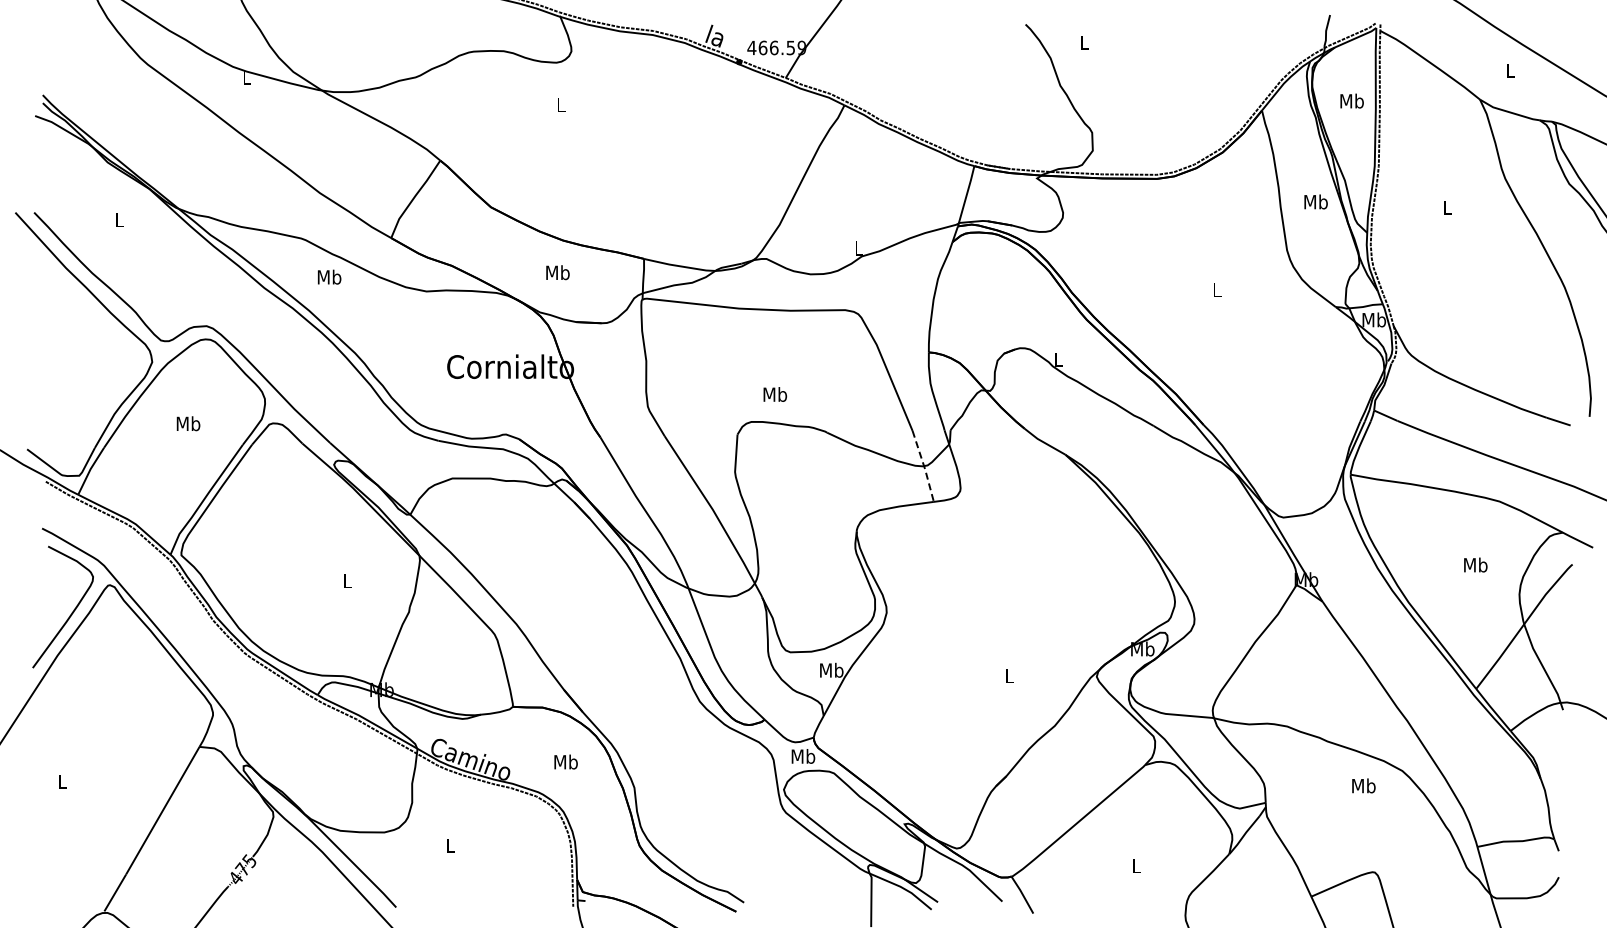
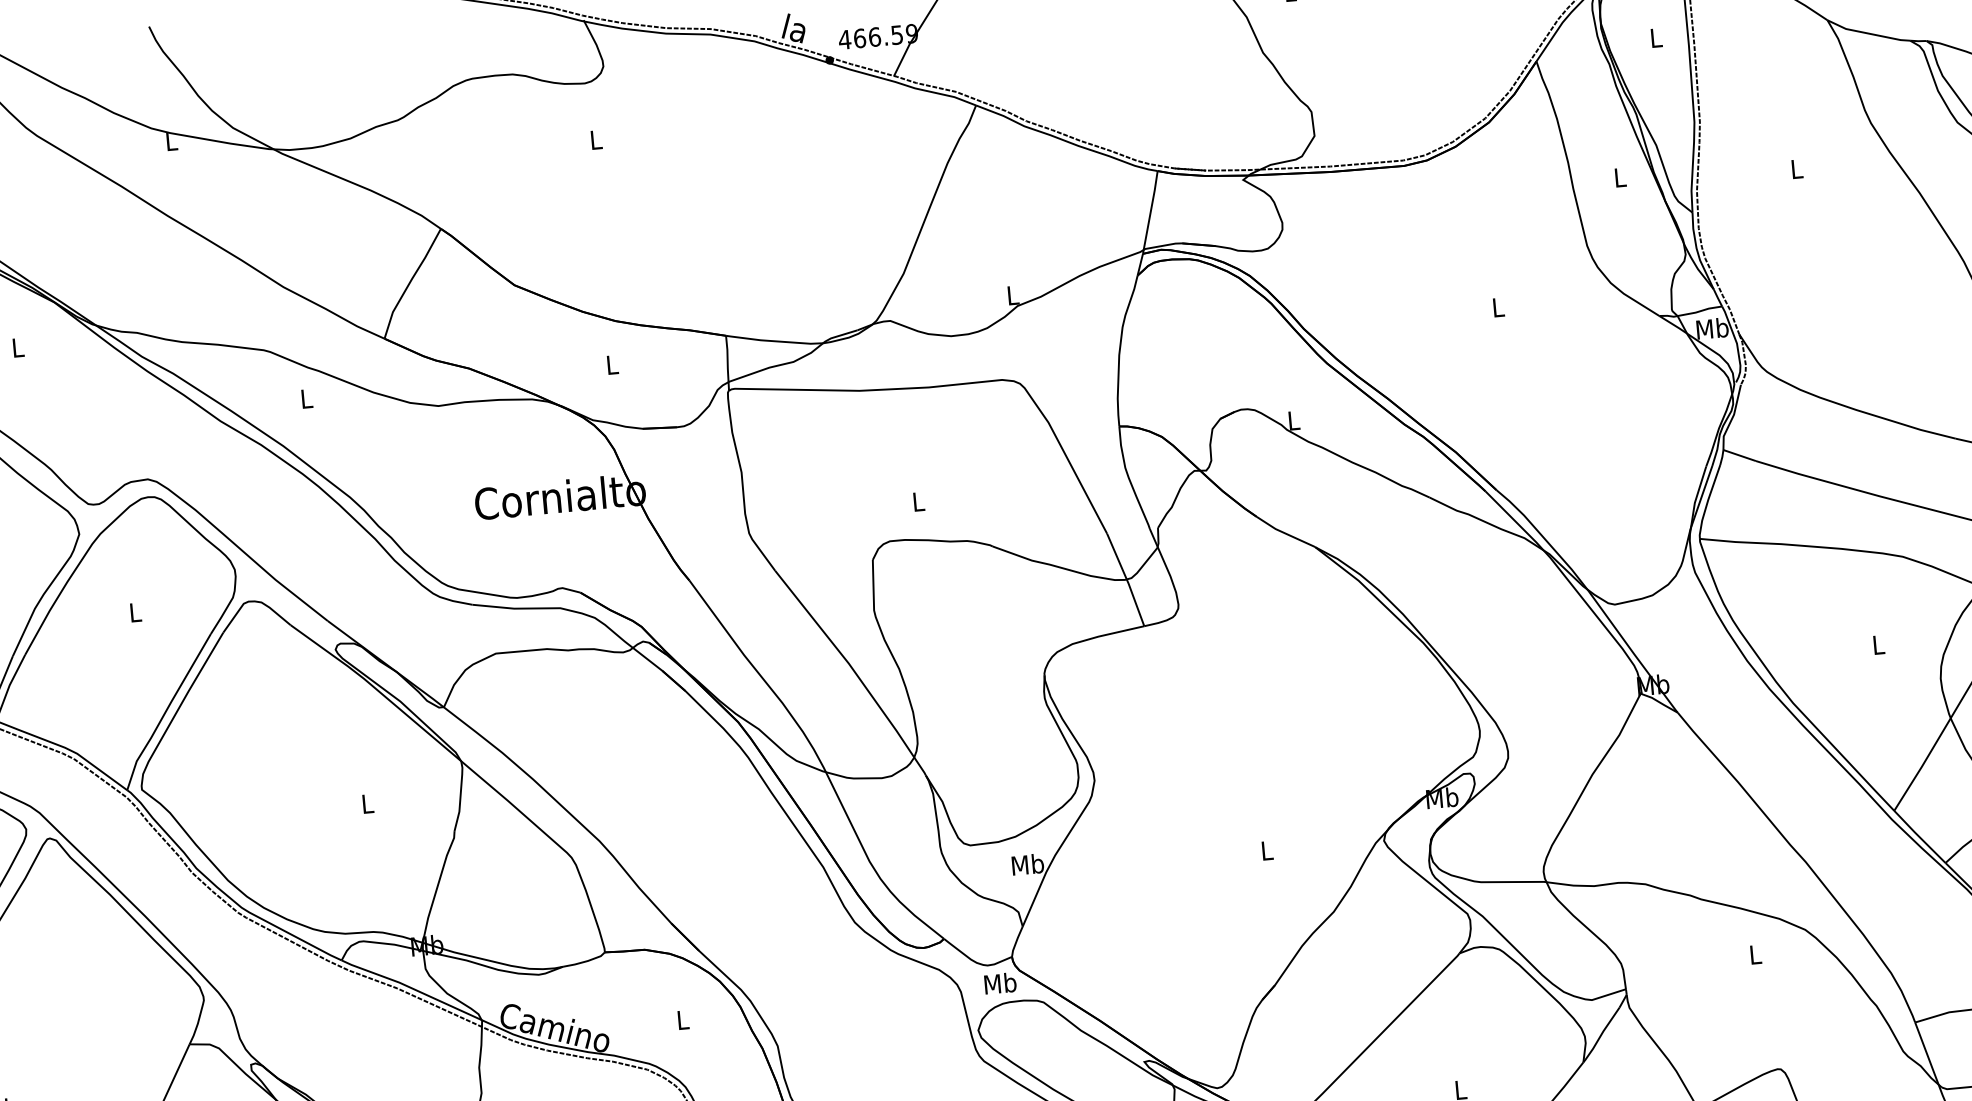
text: (1351, 100) -> (1655, 37), Mb -> L
text: (1315, 201) -> (1619, 176), Mb -> L
text: (557, 272) -> (611, 364), Mb -> L
text: (329, 276) -> (306, 397), Mb -> L
text: (775, 394) -> (918, 501), Mb -> L
text: (188, 423) -> (135, 612), Mb -> L
line: (924, 466) -> (1127, 579), dashed -> solid
text: (1475, 564) -> (1878, 644), Mb -> L
text: (565, 761) -> (682, 1019), Mb -> L
text: (1363, 785) -> (1754, 954), Mb -> L

